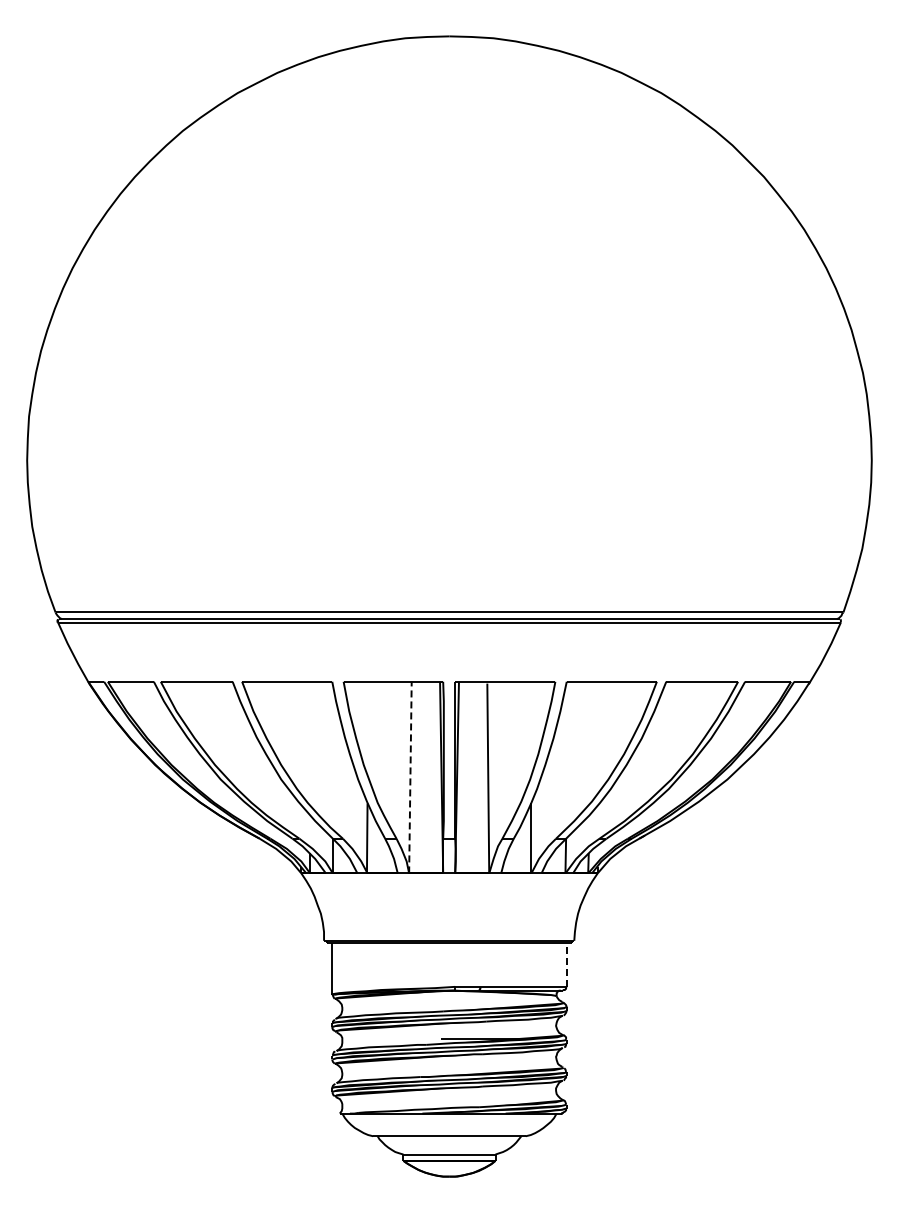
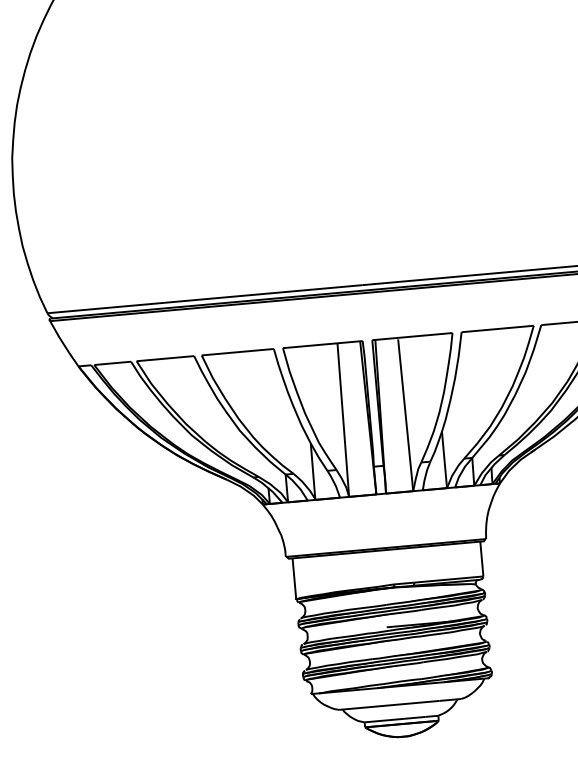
line: (410, 777) -> (343, 420), dashed -> solid
line: (566, 965) -> (481, 559), dashed -> solid

